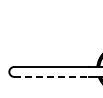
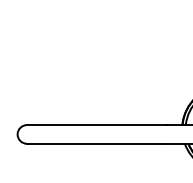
line: (52, 76) -> (98, 142), dashed -> solid

